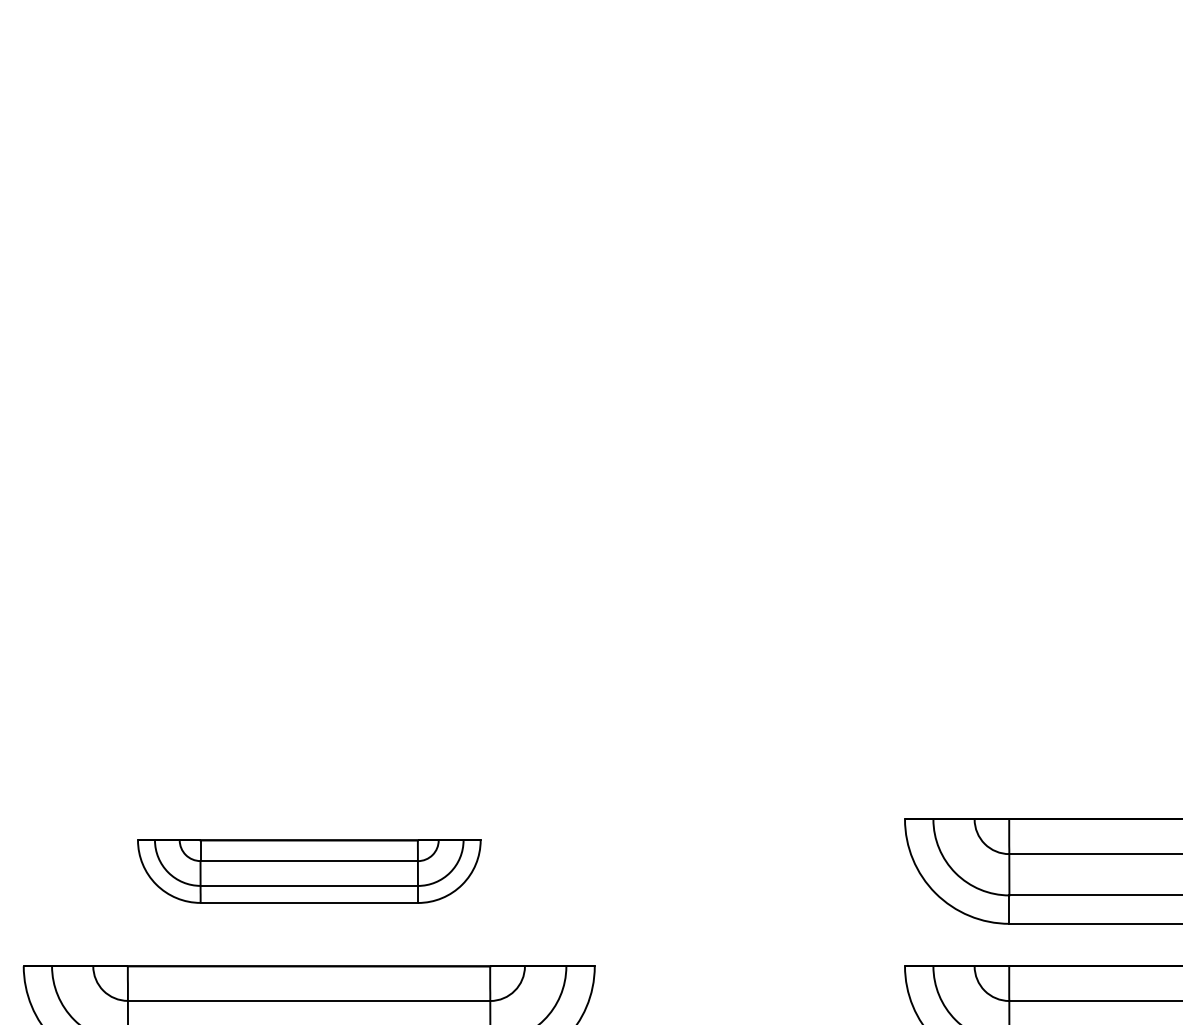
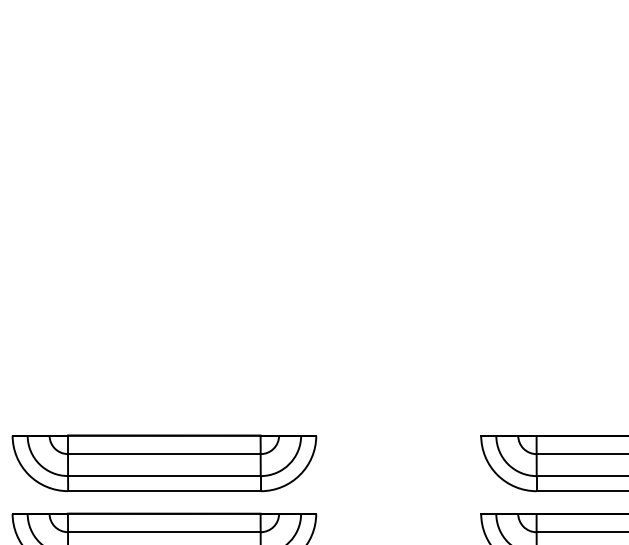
part: (309, 871) -> (164, 463), size x1.67

